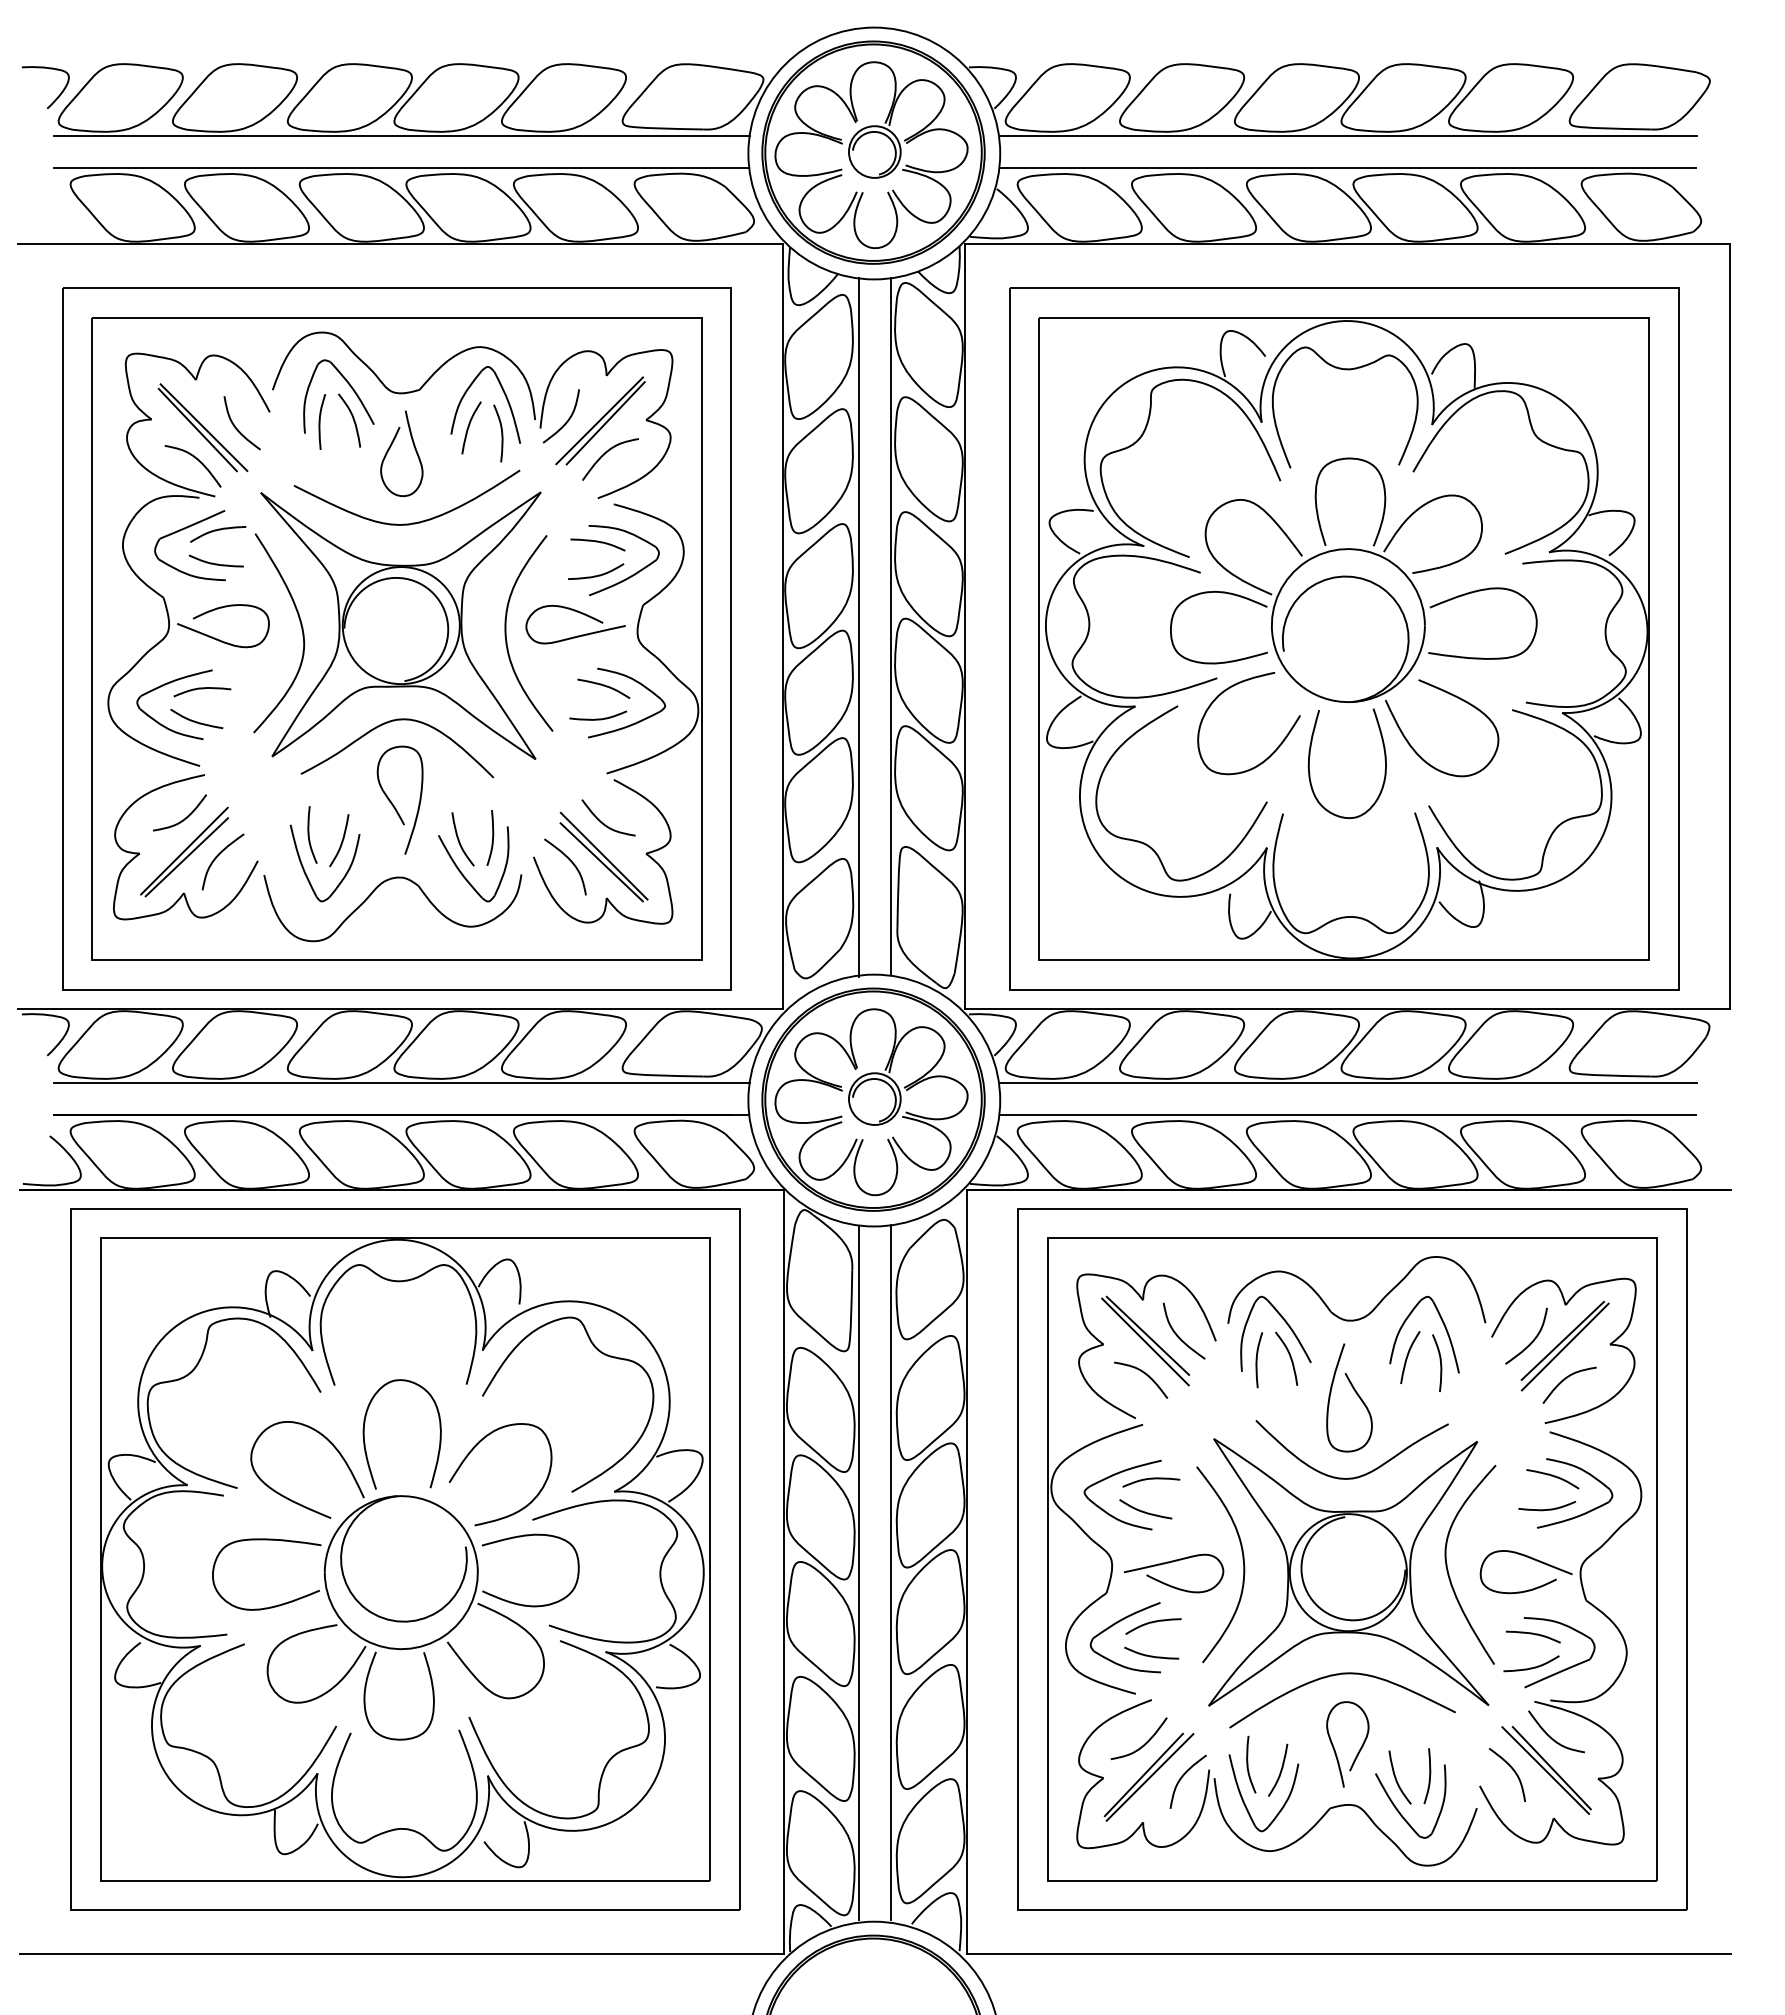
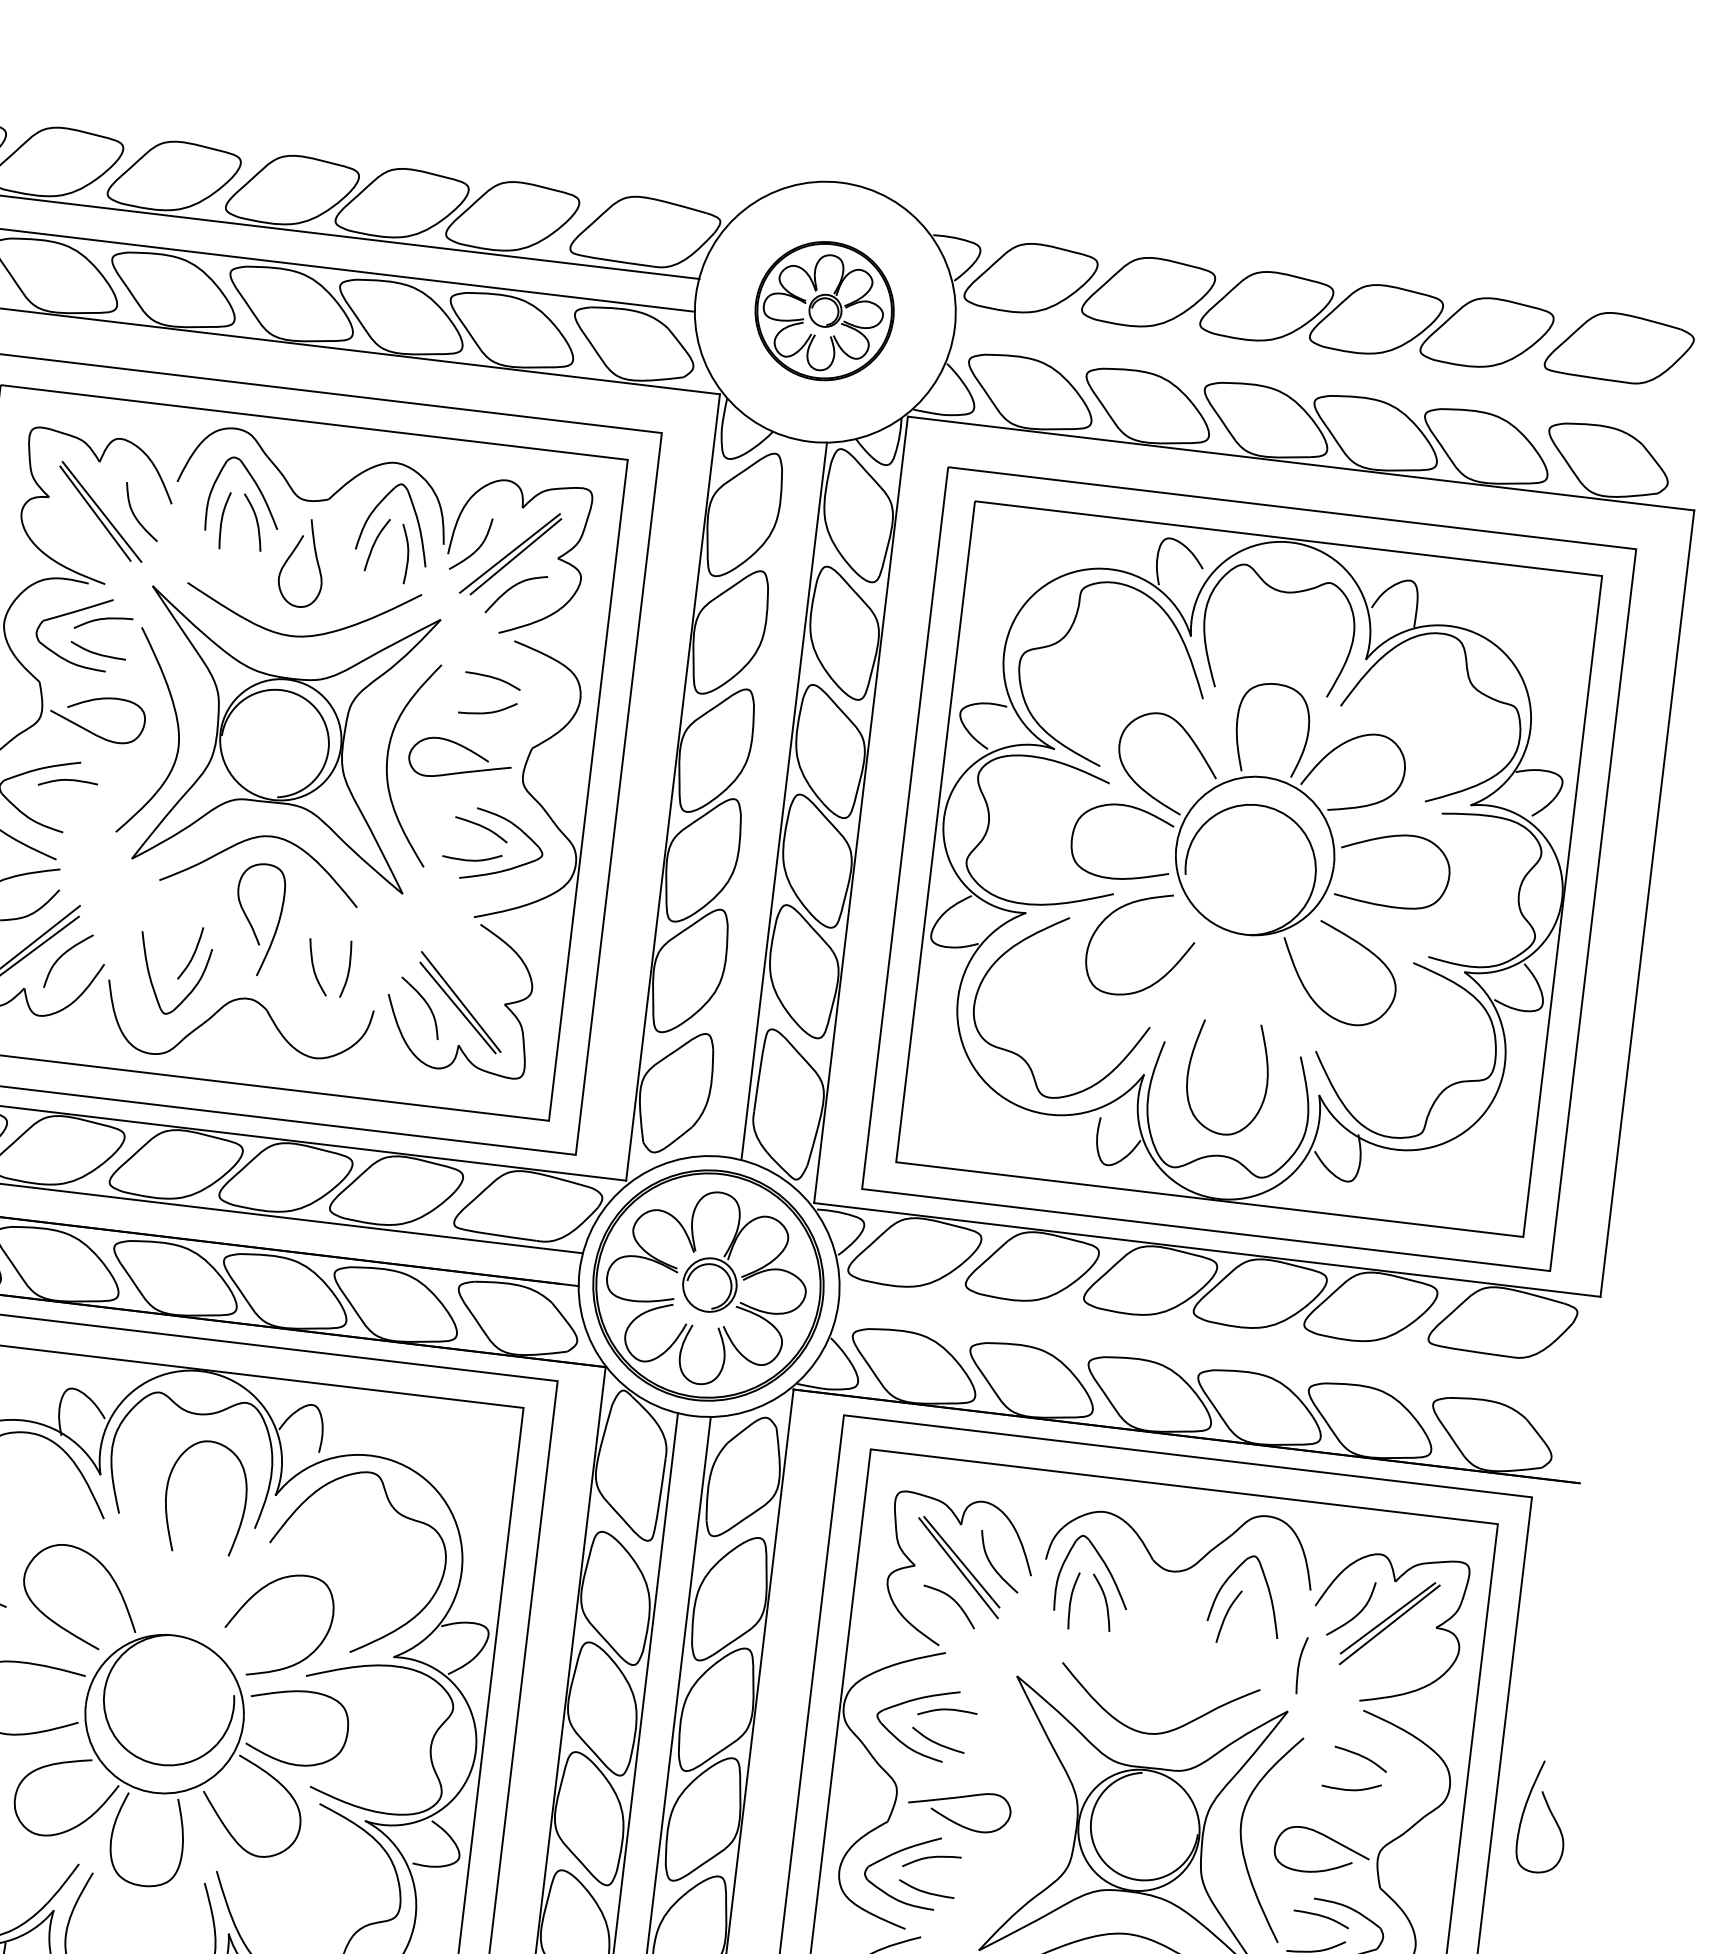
line: (1348, 136) -> (1315, 352), removed
part: (873, 152) -> (824, 311), size x0.6
line: (1348, 168) -> (1311, 385), removed
curve: (197, 460) -> (91, 544), removed
part: (630, 575) -> (522, 716), removed
line: (858, 627) -> (750, 797), removed
curve: (194, 720) -> (56, 812), removed
curve: (1310, 756) -> (1190, 1066), moved
curve: (603, 822) -> (464, 967), removed
curve: (309, 834) -> (160, 943), removed
part: (461, 871) -> (312, 1000), removed
line: (1348, 1083) -> (1199, 1327), removed
line: (1348, 1115) -> (1195, 1360), removed
curve: (1439, 1360) -> (1258, 1623), removed
curve: (1567, 1378) -> (1388, 1657), removed
curve: (1356, 1394) -> (1551, 1814), moved
curve: (1483, 1396) -> (1299, 1665), added
curve: (365, 1442) -> (167, 1501), moved
part: (1584, 1512) -> (1389, 1797), removed
curve: (1242, 1559) -> (1031, 1803), removed

